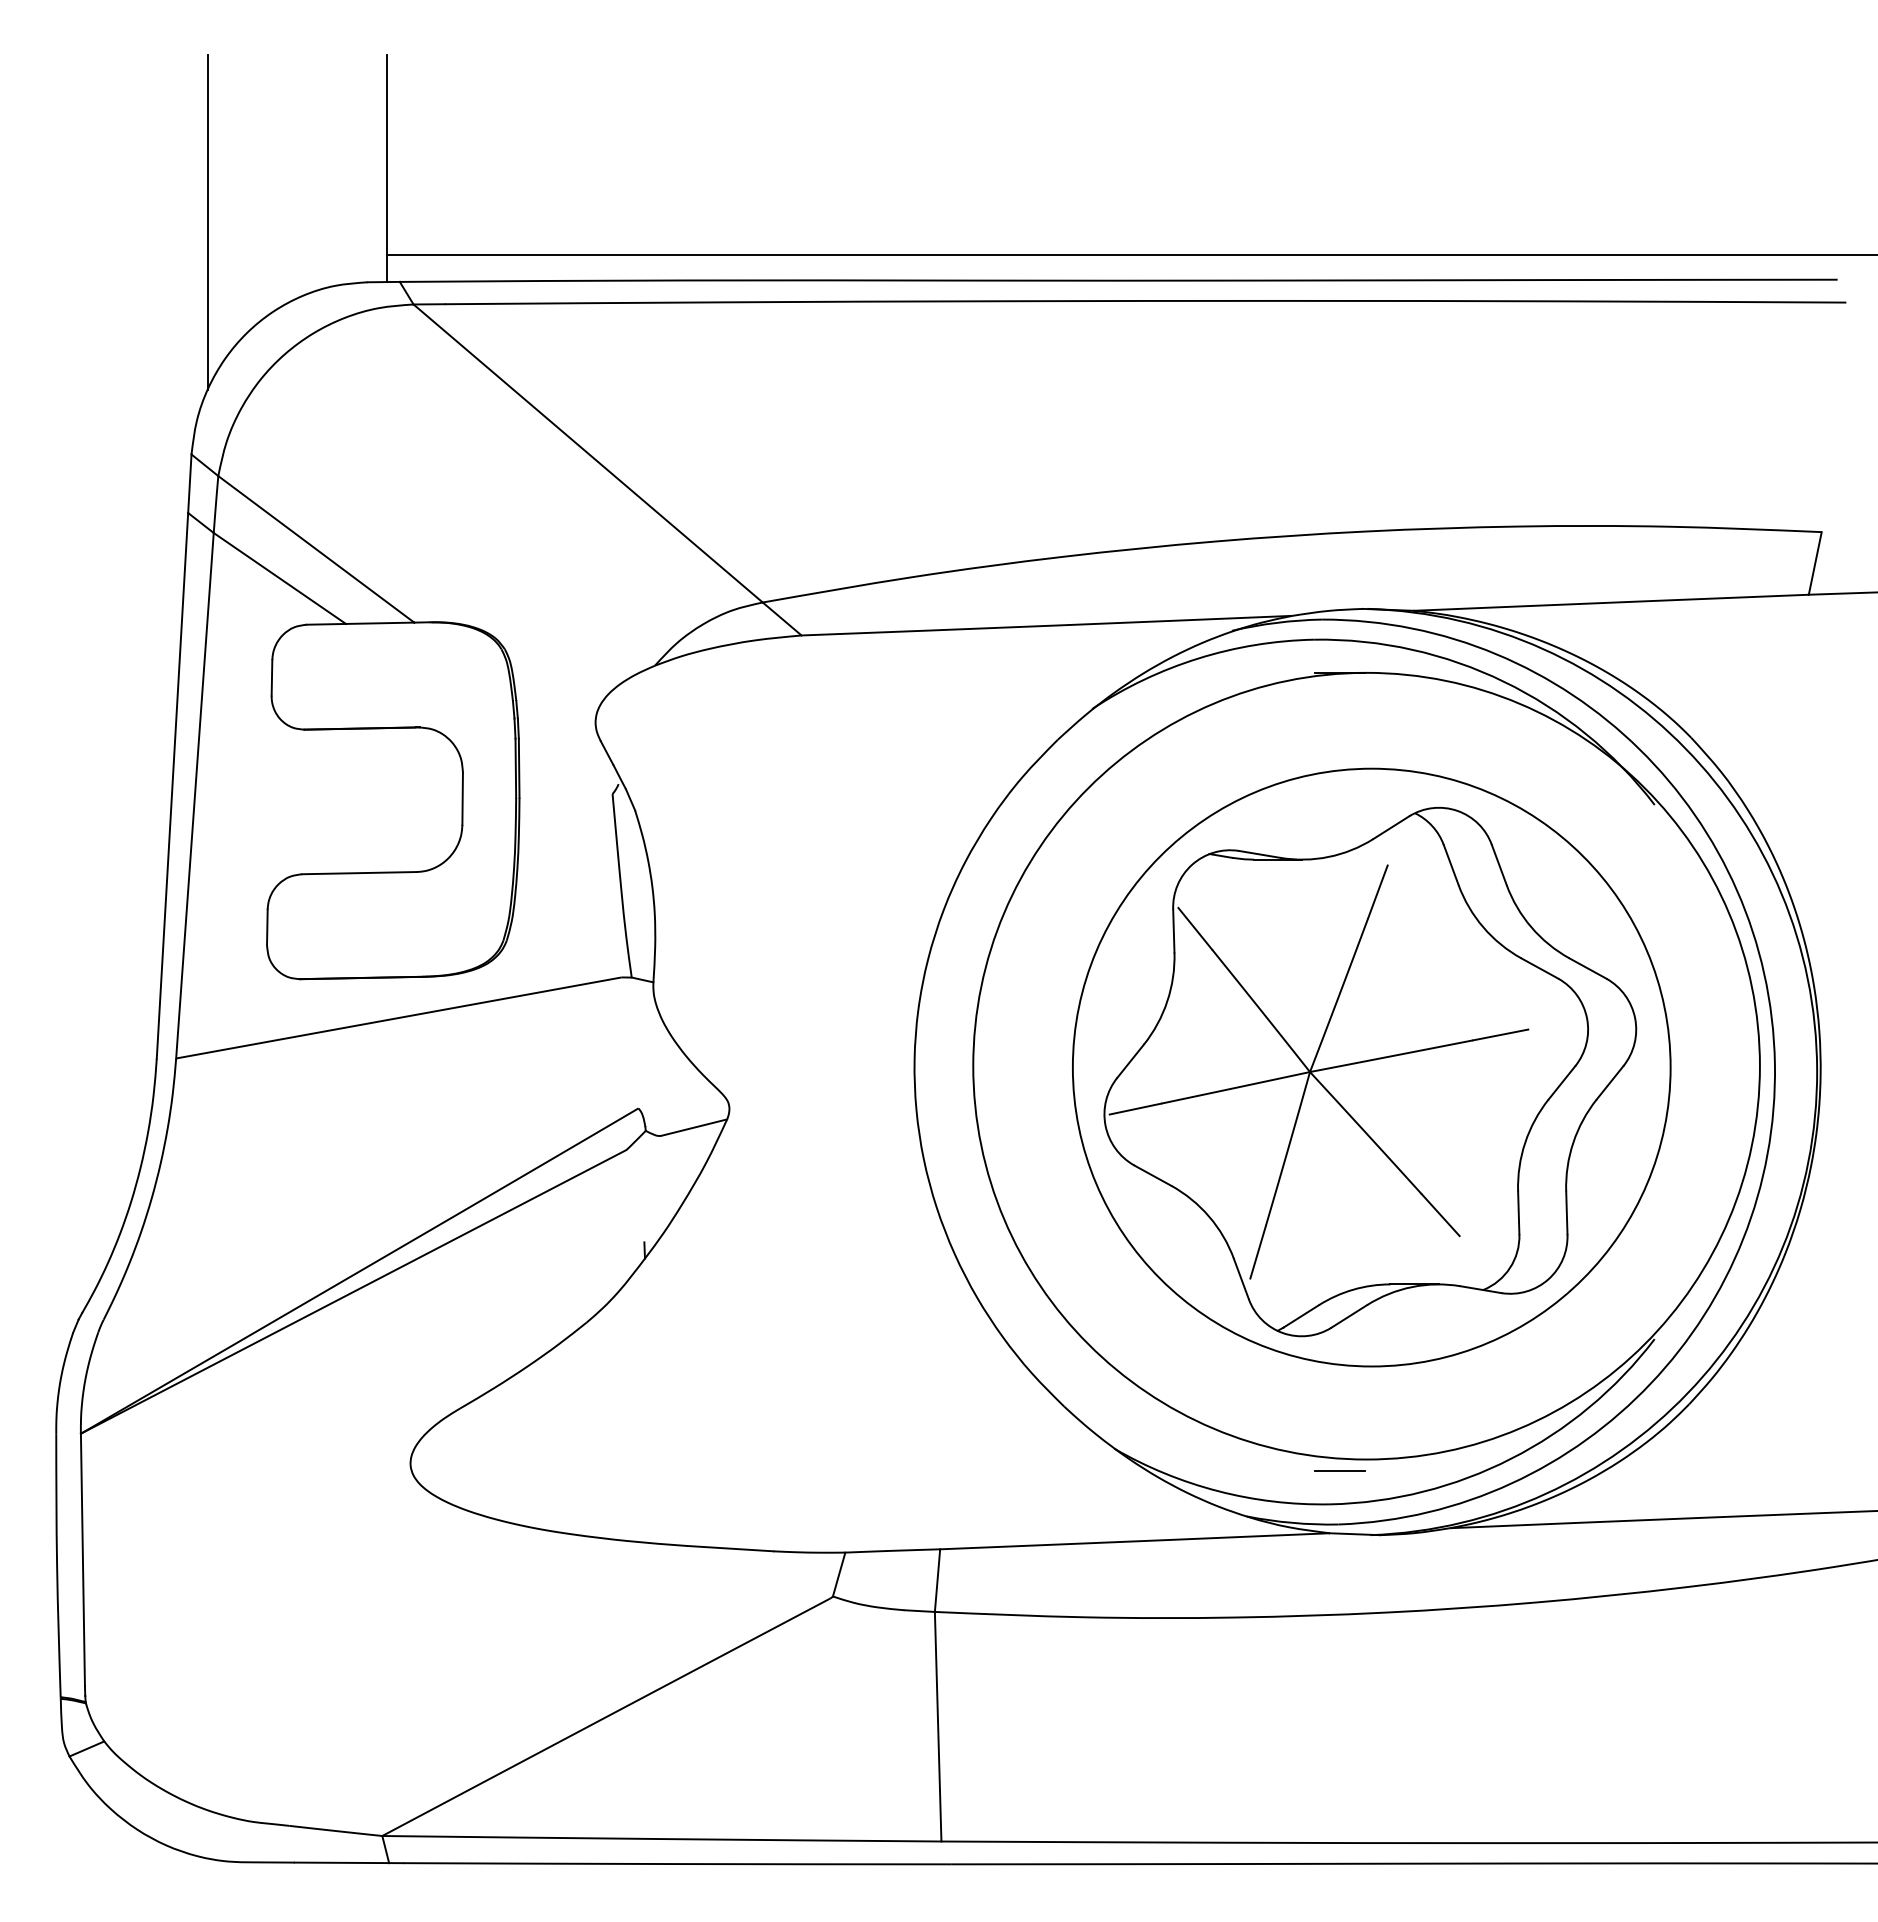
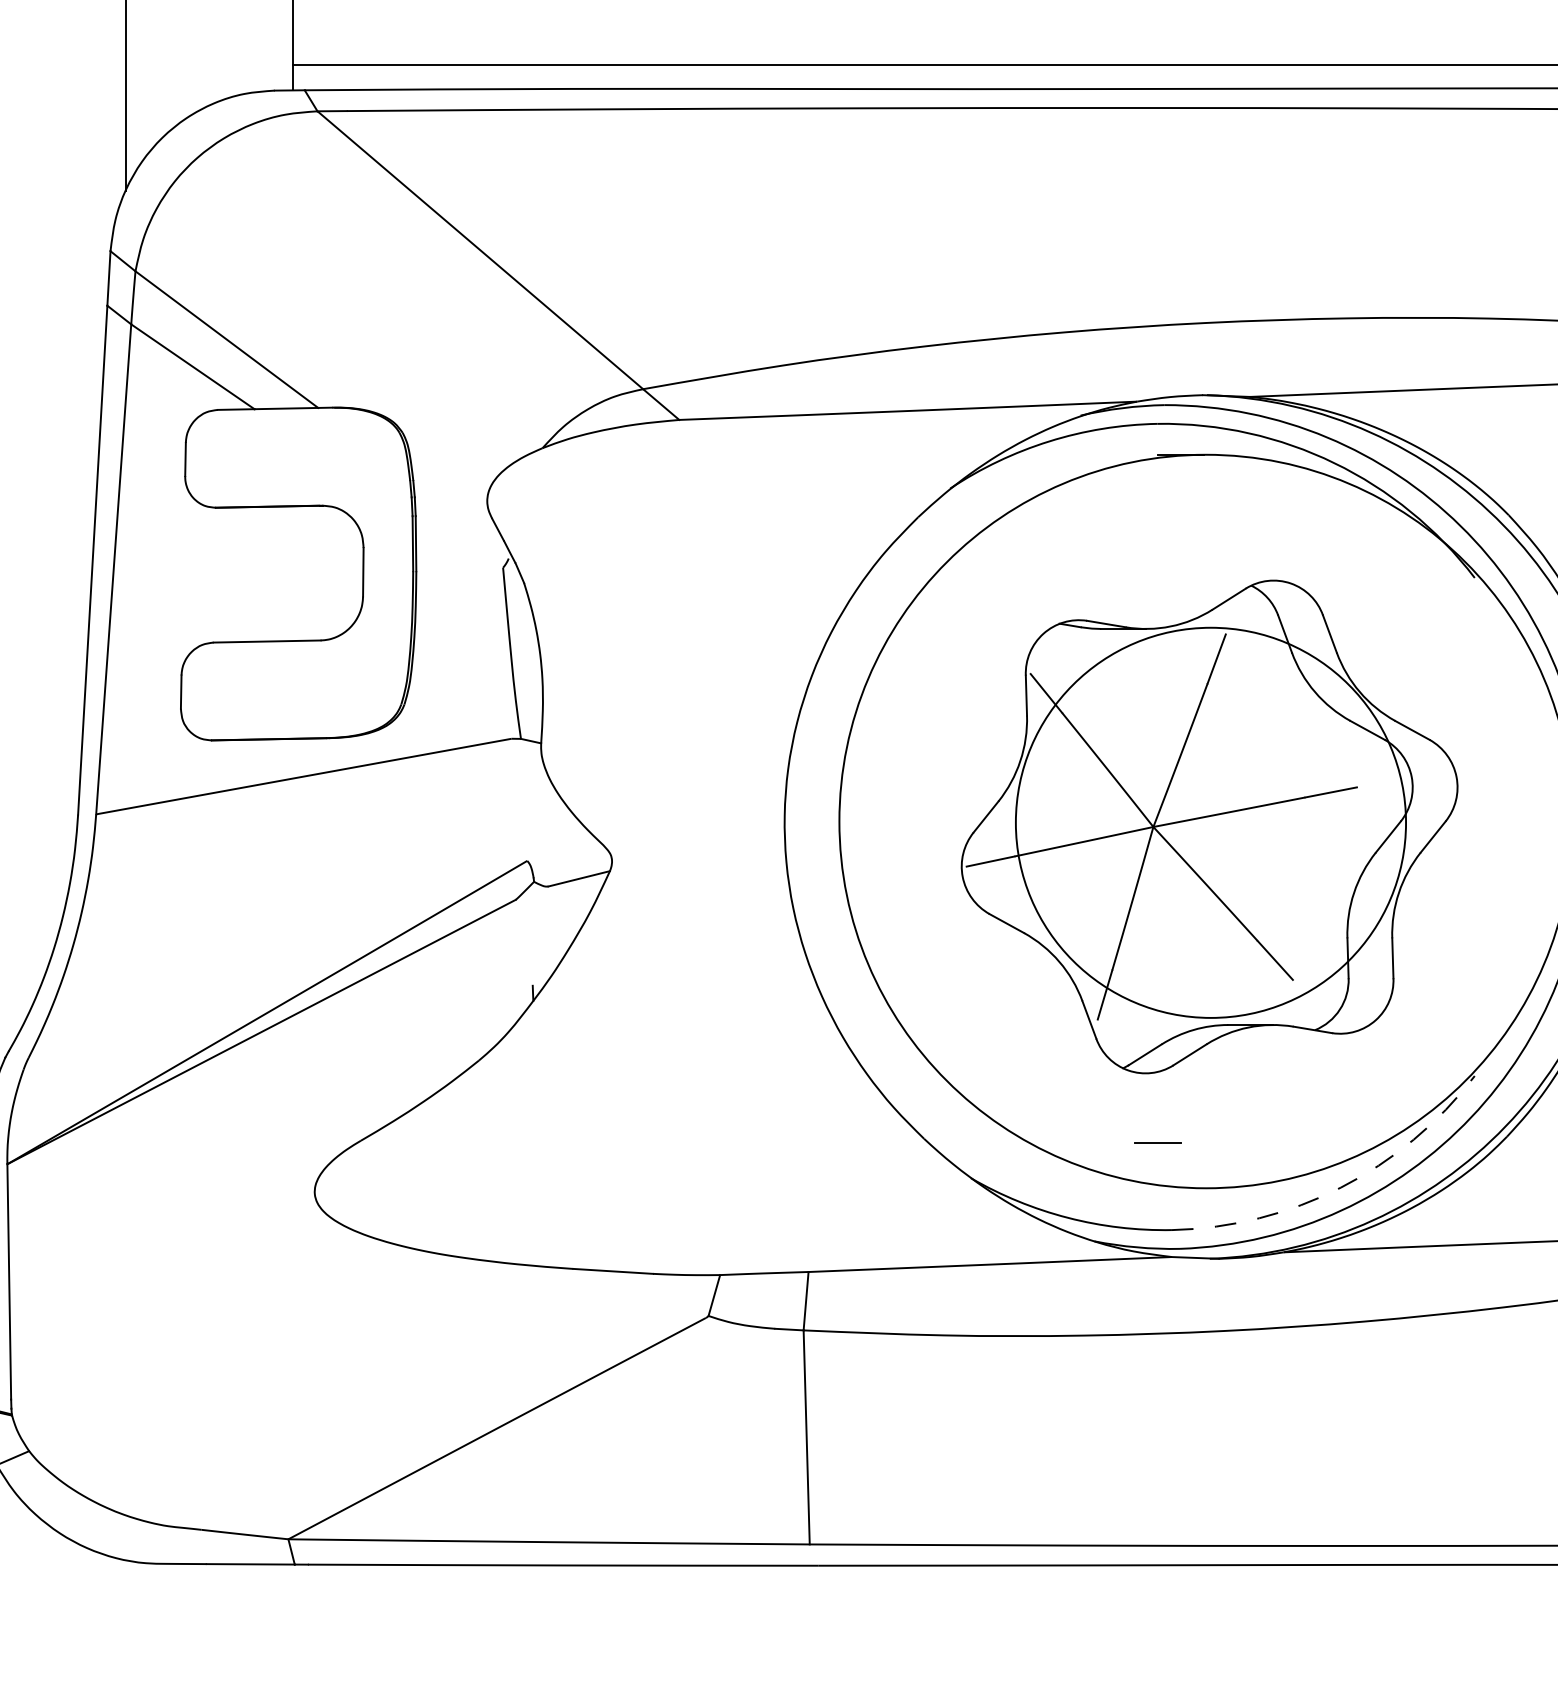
circle: (1371, 1067) -> (1210, 822), size x0.7
arc: (1511, 1458) -> (1341, 1187), solid -> dashed
line: (1339, 1470) -> (1157, 1142), moved

